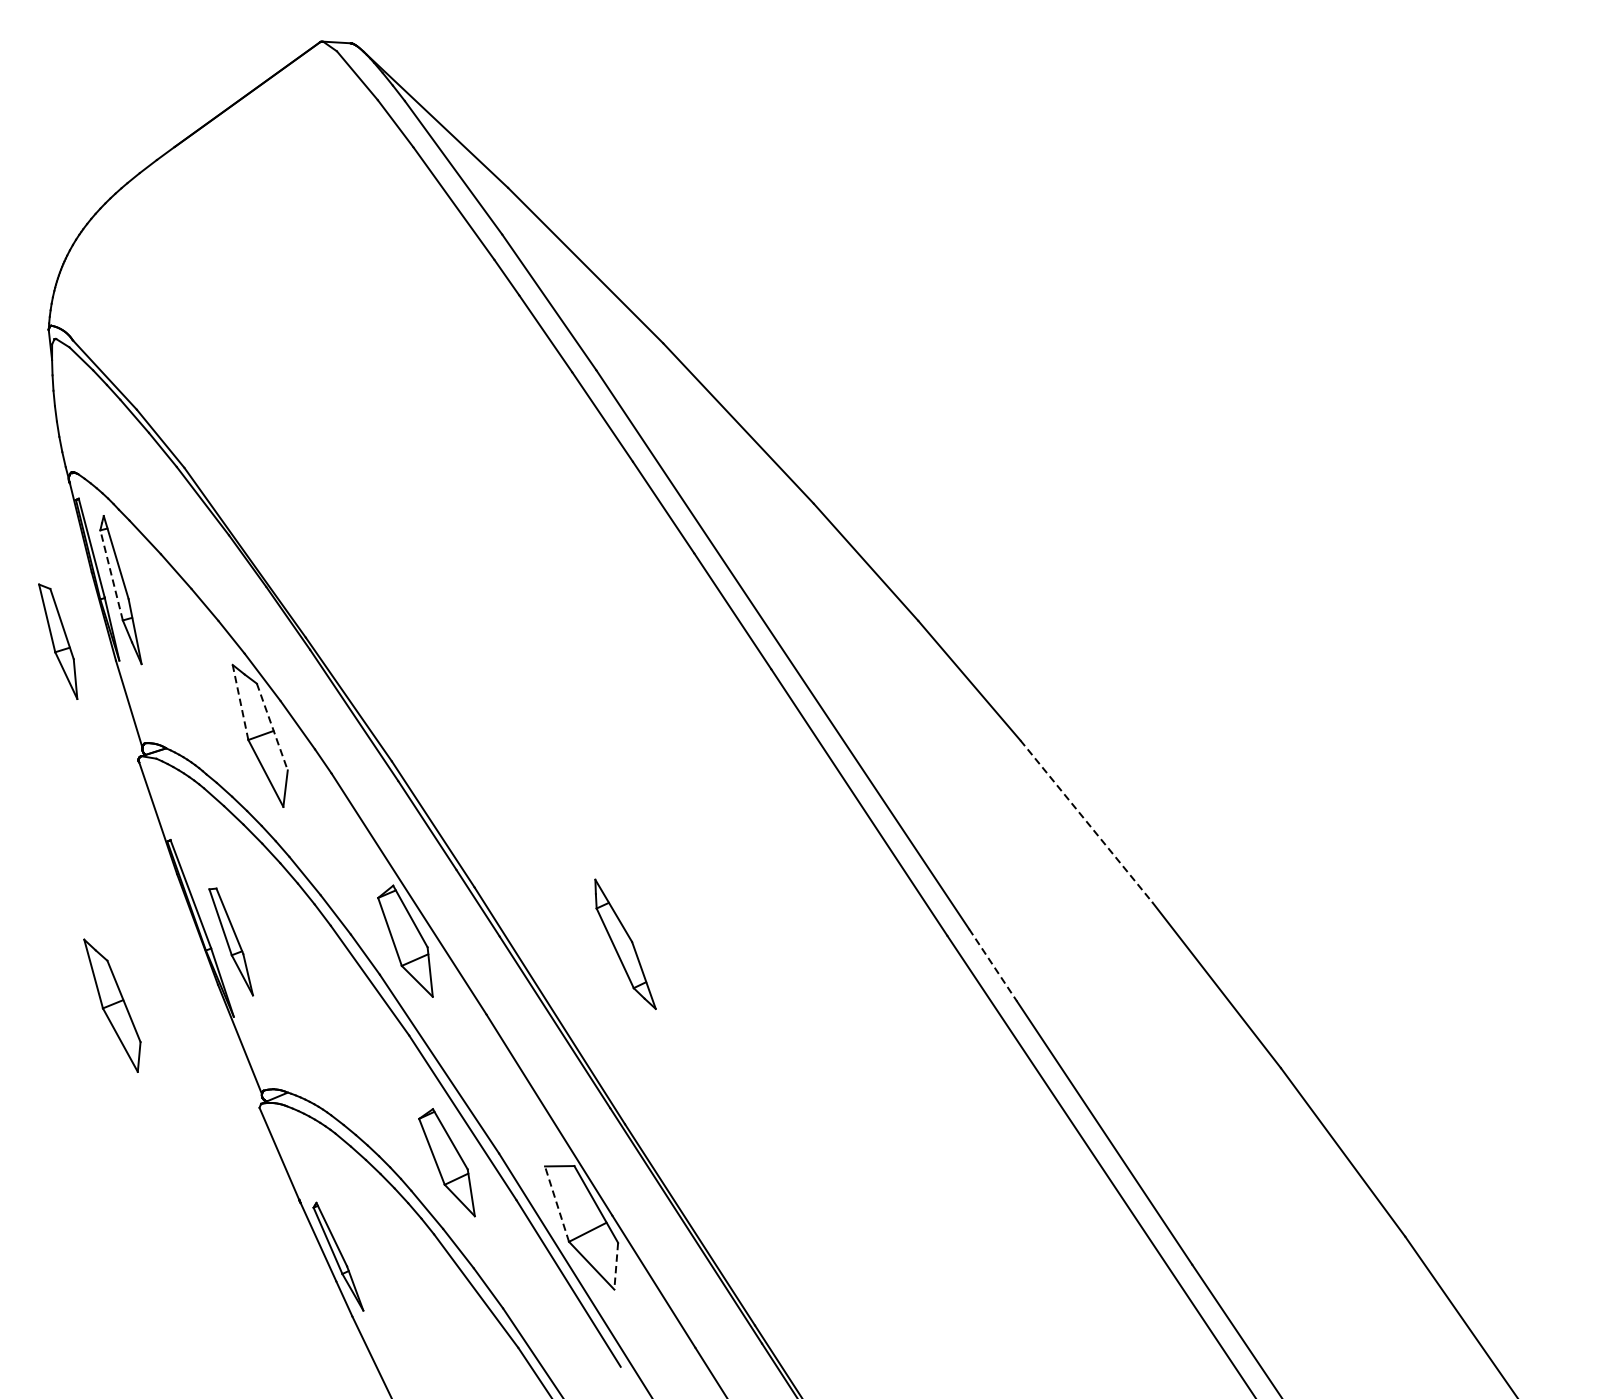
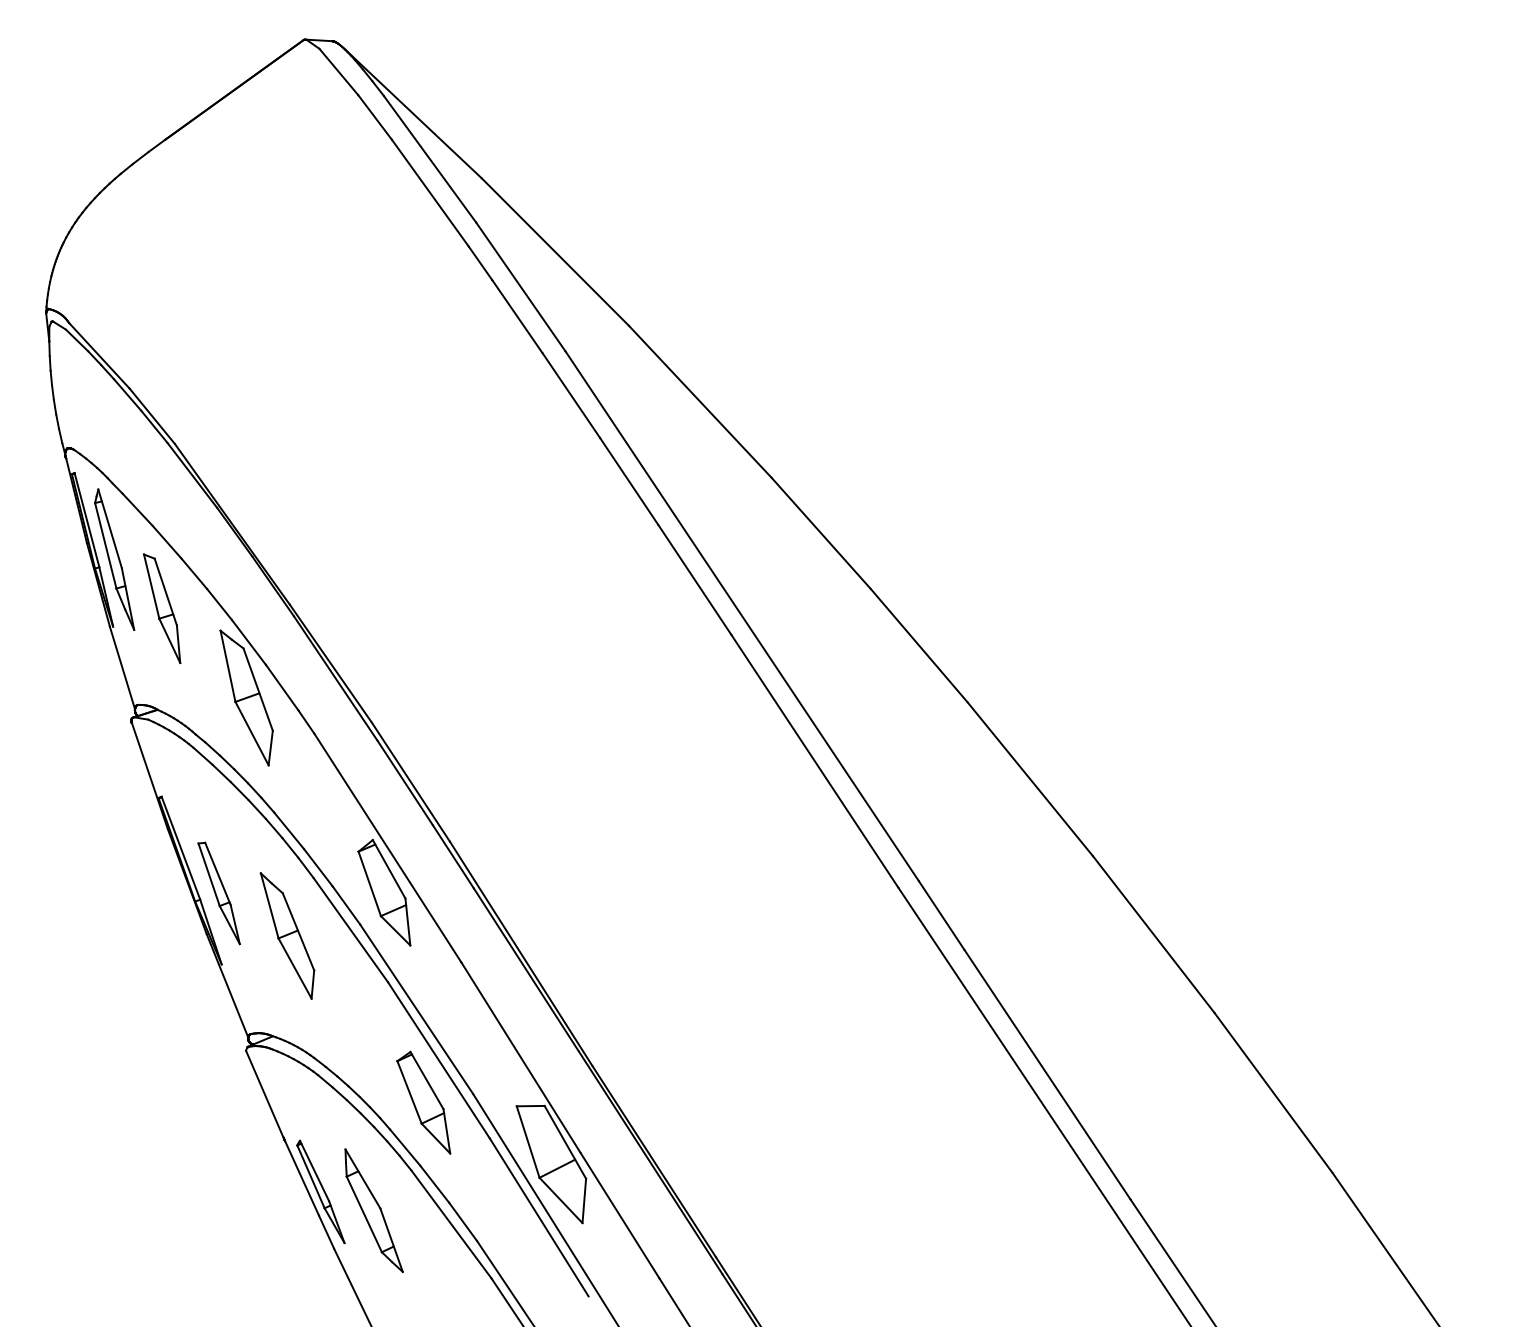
line: (111, 575) -> (105, 545), dashed -> solid
part: (58, 641) -> (162, 608), moved
line: (239, 701) -> (227, 665), dashed -> solid
line: (272, 726) -> (258, 689), dashed -> solid
line: (1086, 821) -> (1030, 779), dashed -> solid
part: (624, 944) -> (373, 1210), moved
line: (992, 965) -> (941, 915), dashed -> solid
part: (112, 1005) -> (287, 935), moved
line: (557, 1204) -> (528, 1142), dashed -> solid
line: (616, 1266) -> (584, 1201), dashed -> solid

